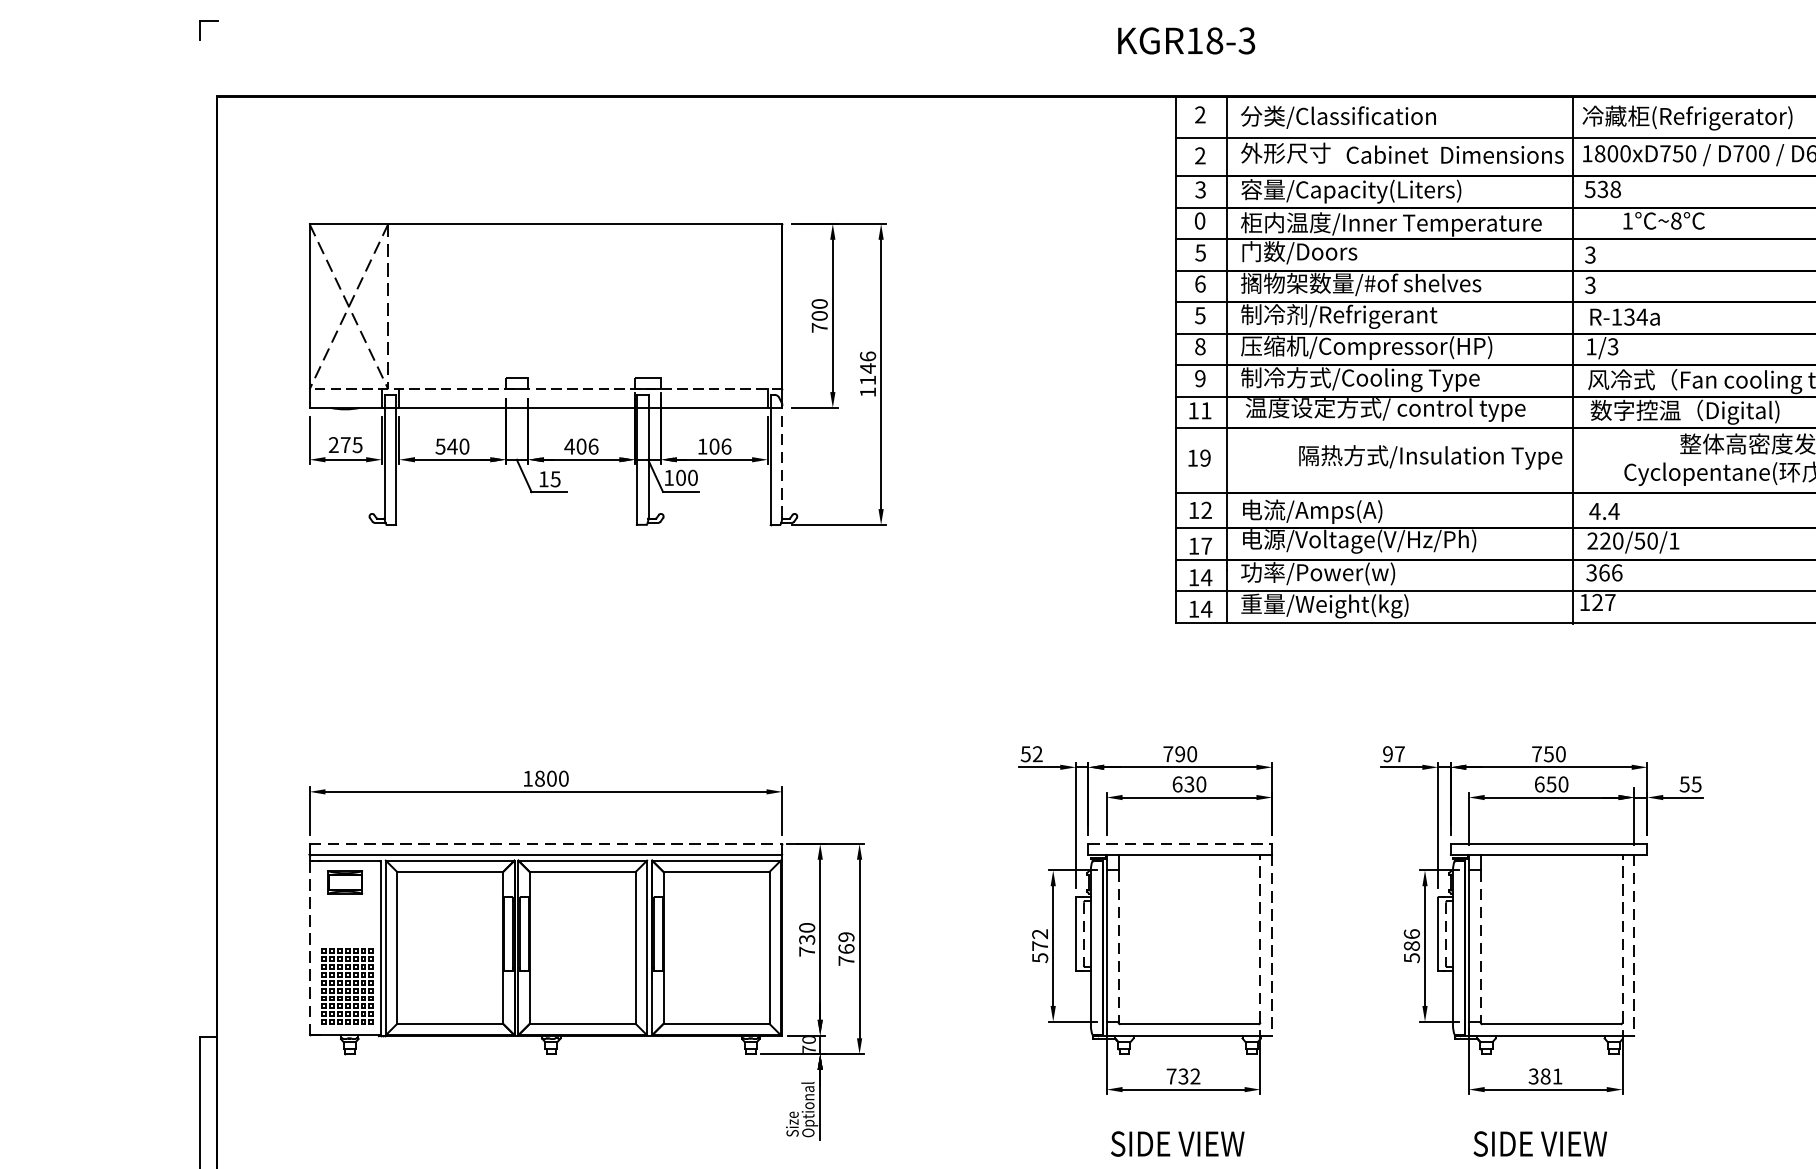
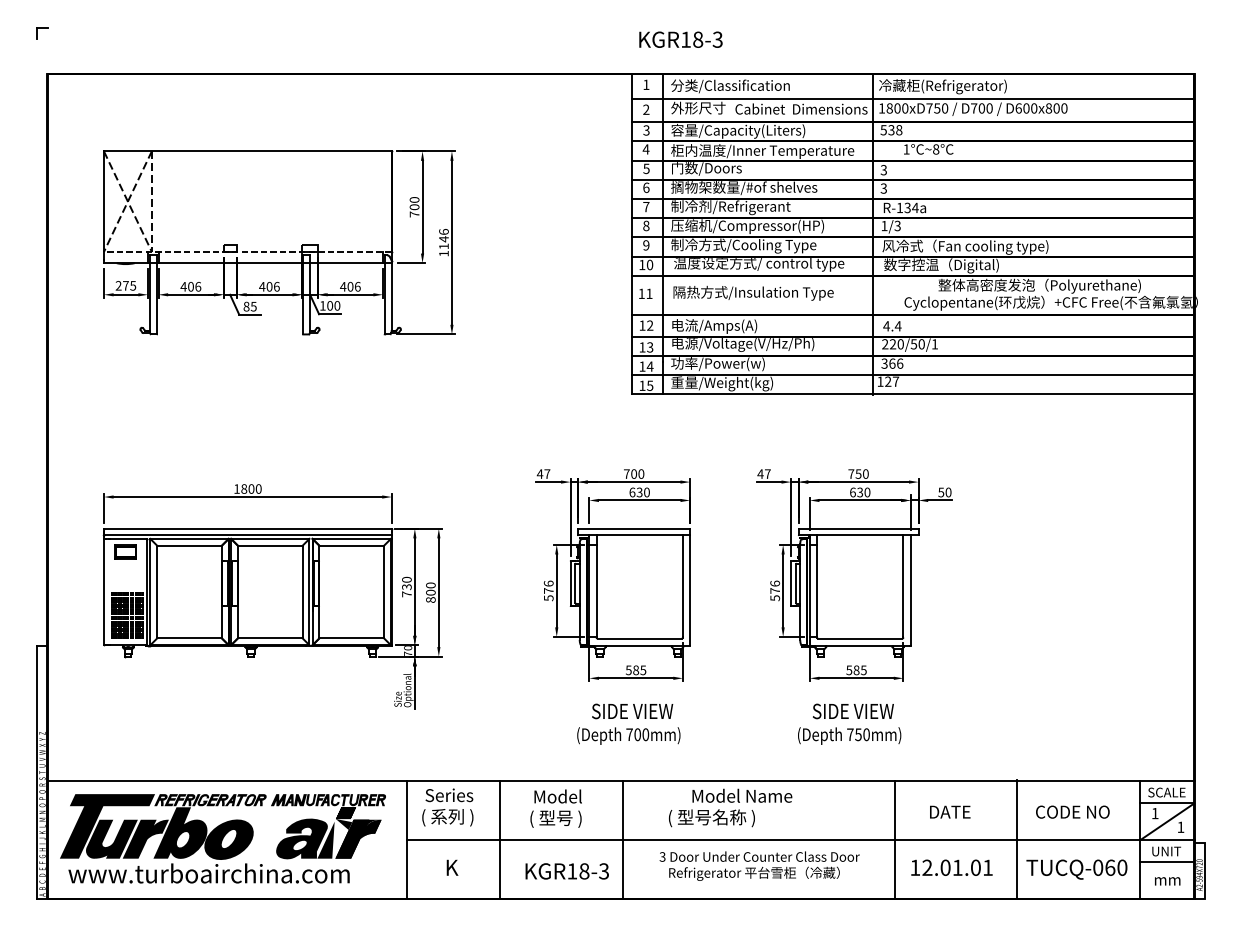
text: (1185, 40) -> (680, 39), moved
text: (1200, 114) -> (646, 84), 2 -> 1
text: (1198, 221) -> (645, 149), 0 -> 4
text: (1200, 316) -> (646, 207), 5 -> 7
text: (1207, 409) -> (650, 264), 11 -> 10
text: (451, 446) -> (190, 286), 540 -> 406
text: (702, 446) -> (343, 286), 106 -> 406
text: (1205, 457) -> (649, 293), 19 -> 11
text: (1430, 457) -> (753, 293), moved
line: (781, 460) -> (391, 295), dashed -> solid
text: (543, 478) -> (246, 306), 15 -> 85
text: (1207, 546) -> (650, 347), 17 -> 13
text: (1205, 608) -> (649, 385), 14 -> 15
text: (1031, 753) -> (543, 473), 52 -> 47
text: (1179, 753) -> (633, 473), 790 -> 700
text: (1387, 753) -> (760, 473), 97 -> 47
text: (1552, 782) -> (860, 491), 650 -> 630
text: (1696, 784) -> (948, 492), 55 -> 50
line: (545, 843) -> (247, 528), dashed -> solid
line: (1180, 843) -> (634, 528), dashed -> solid
text: (1039, 933) -> (548, 583), 572 -> 576
line: (1084, 935) -> (575, 584), dashed -> solid
line: (1445, 935) -> (795, 584), dashed -> solid
line: (1259, 937) -> (682, 585), dashed -> solid
line: (1622, 937) -> (903, 585), dashed -> solid
line: (1272, 945) -> (690, 590), dashed -> solid
text: (1412, 945) -> (775, 590), 586 -> 576
line: (1634, 945) -> (910, 590), dashed -> solid
line: (310, 947) -> (104, 591), dashed -> solid
line: (1118, 947) -> (596, 591), dashed -> solid
line: (1481, 947) -> (817, 591), dashed -> solid
text: (845, 948) -> (430, 592), 769 -> 800
text: (1184, 1076) -> (636, 670), 732 -> 585
text: (1545, 1076) -> (856, 670), 381 -> 585

